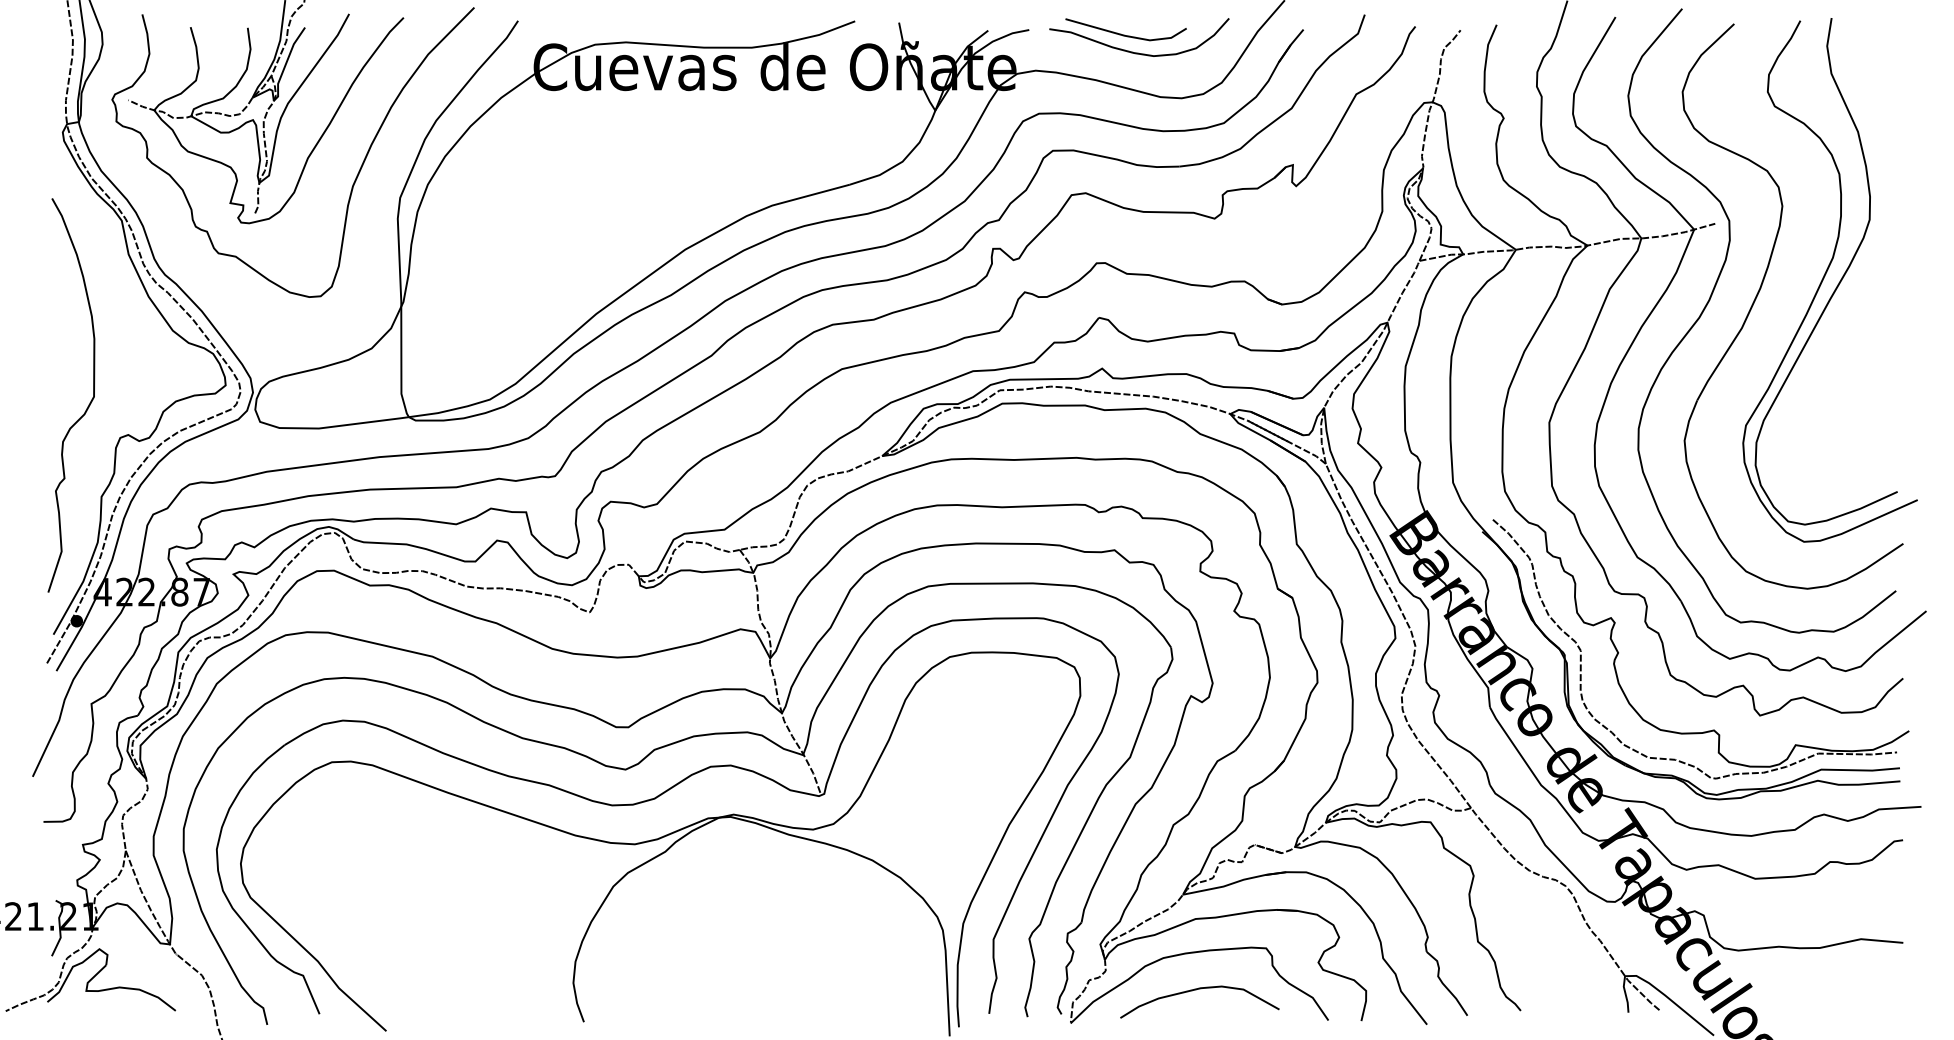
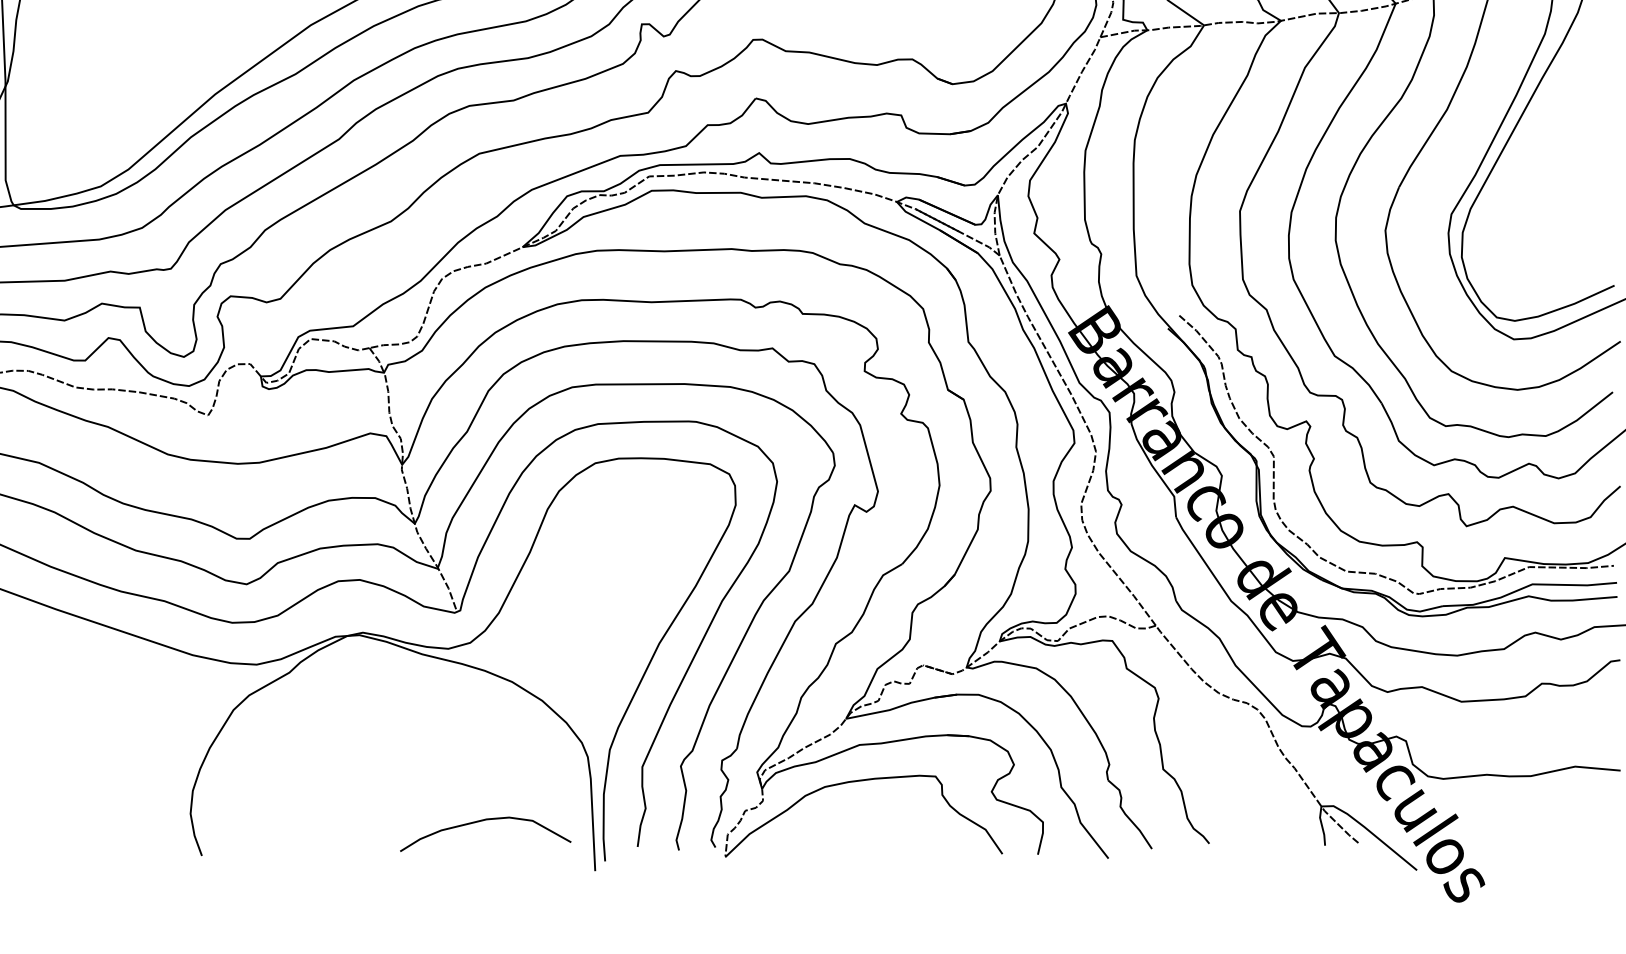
curve: (1196, 990) -> (482, 821), moved

